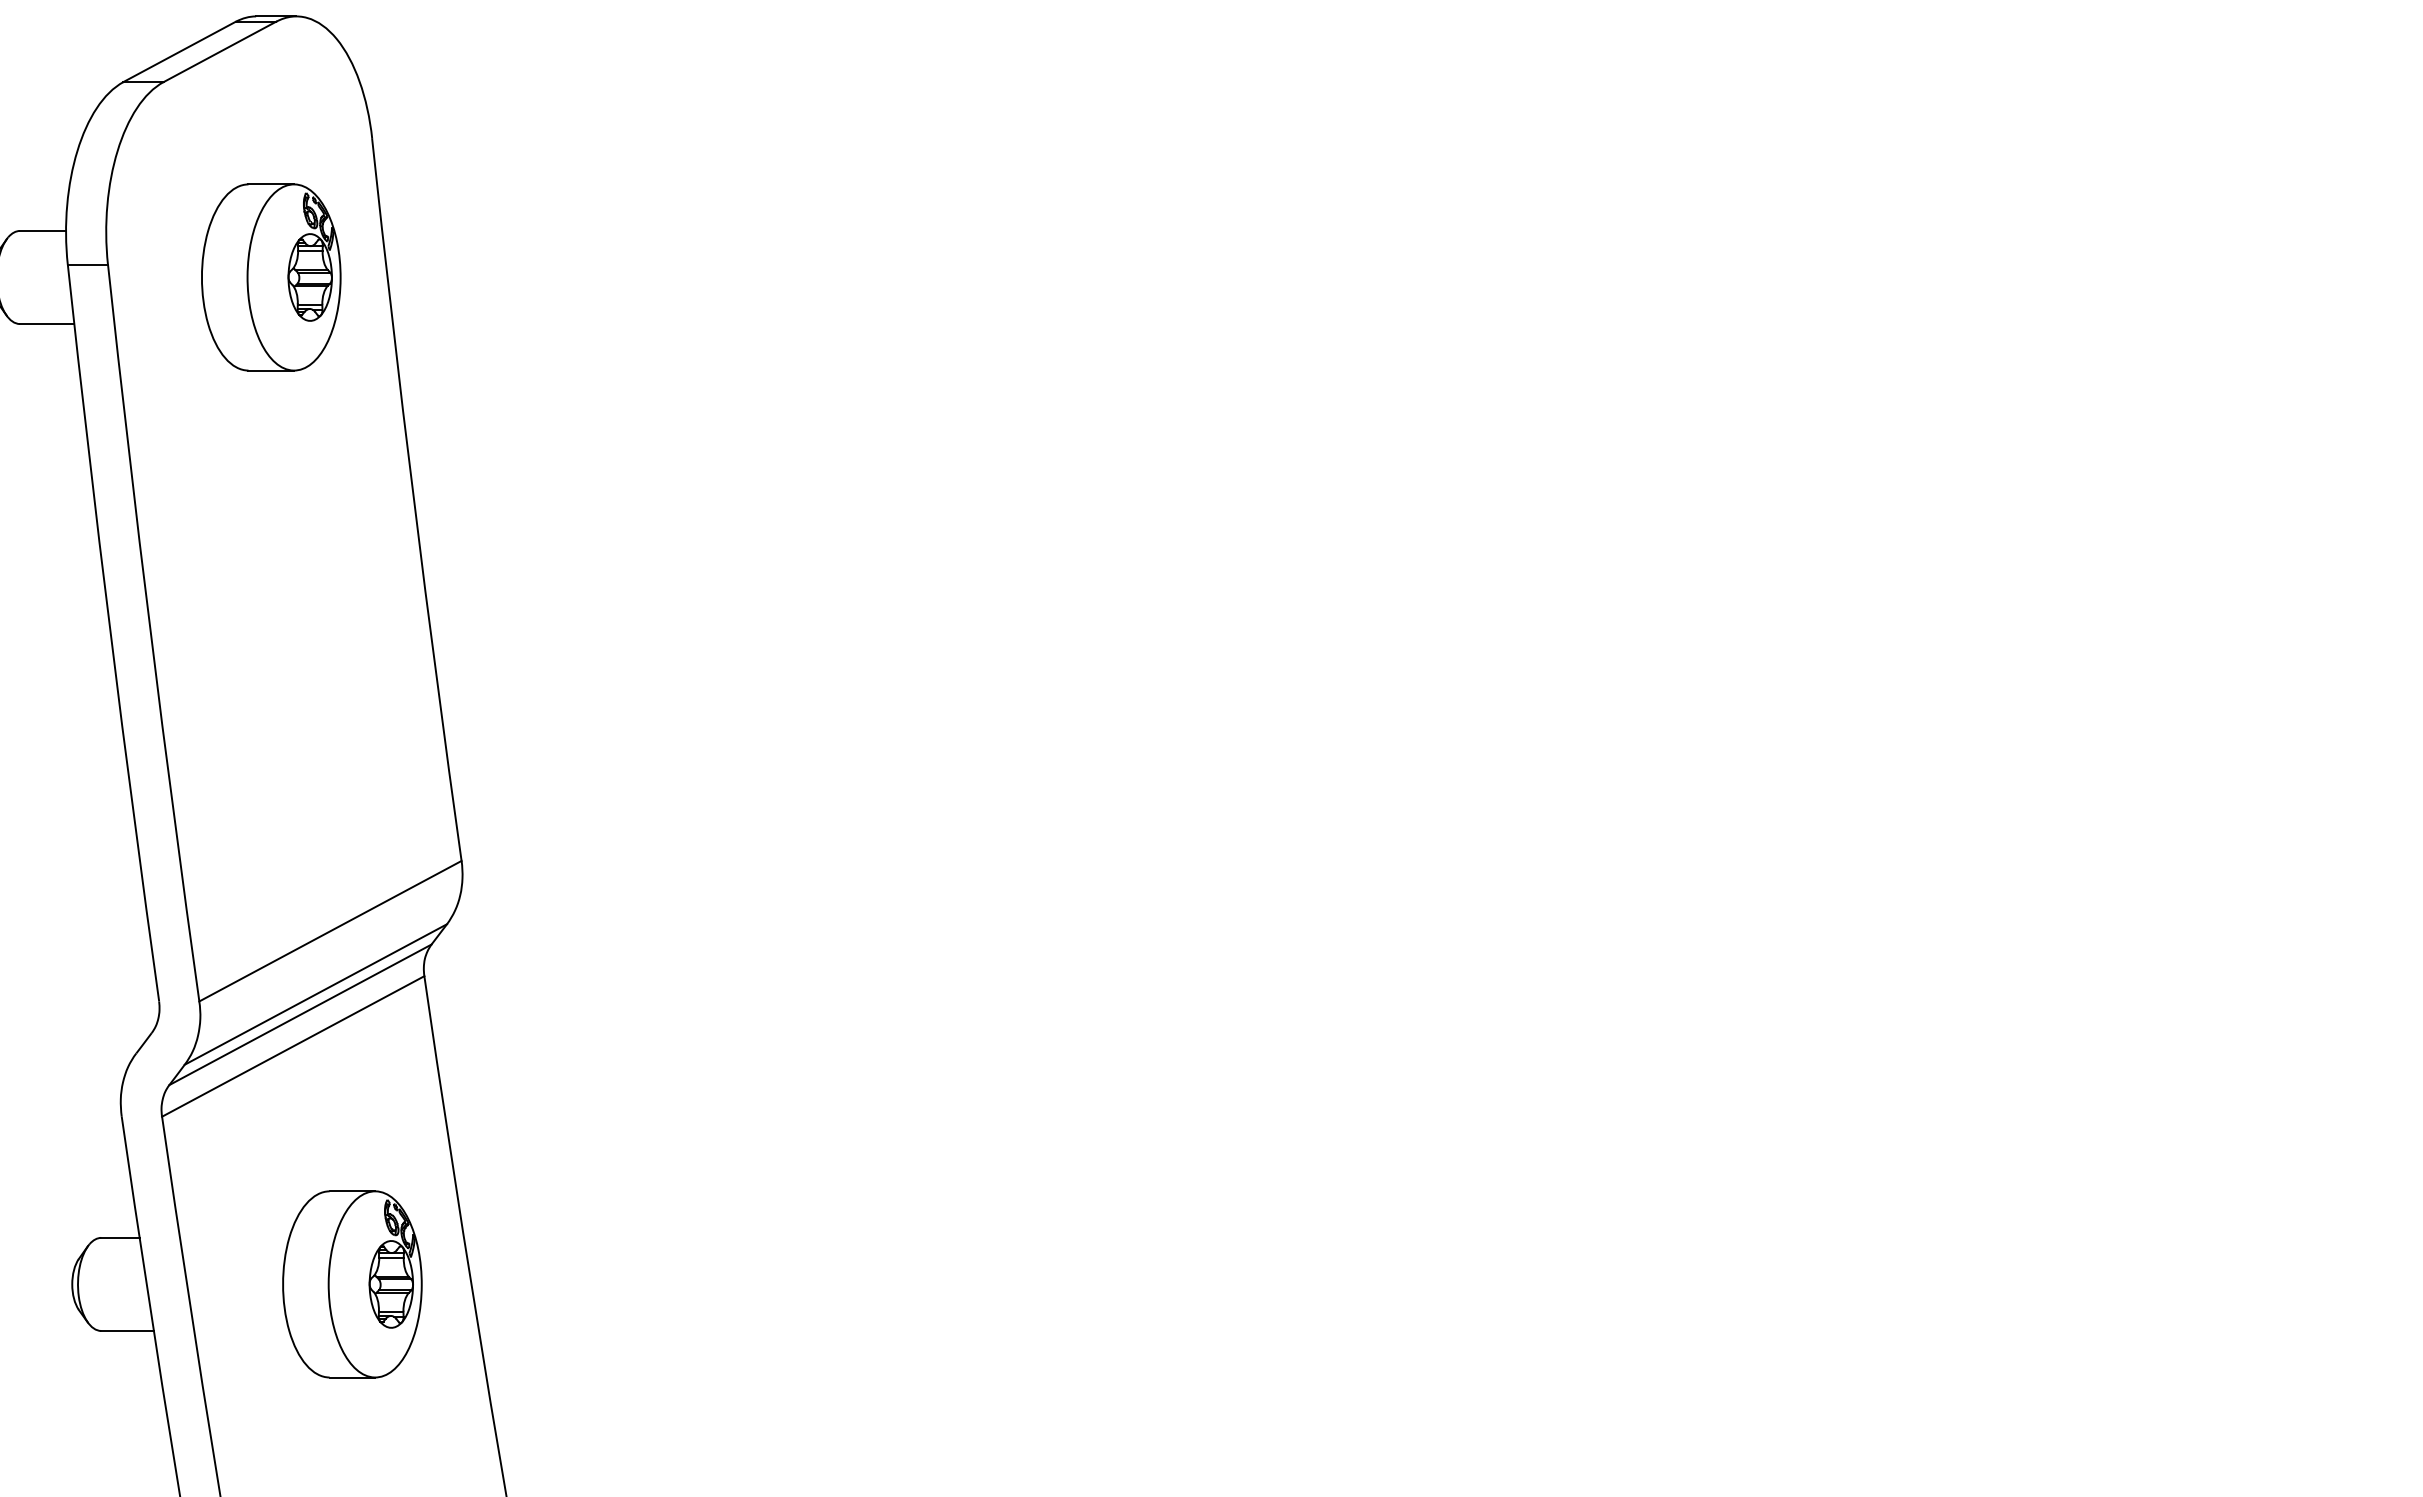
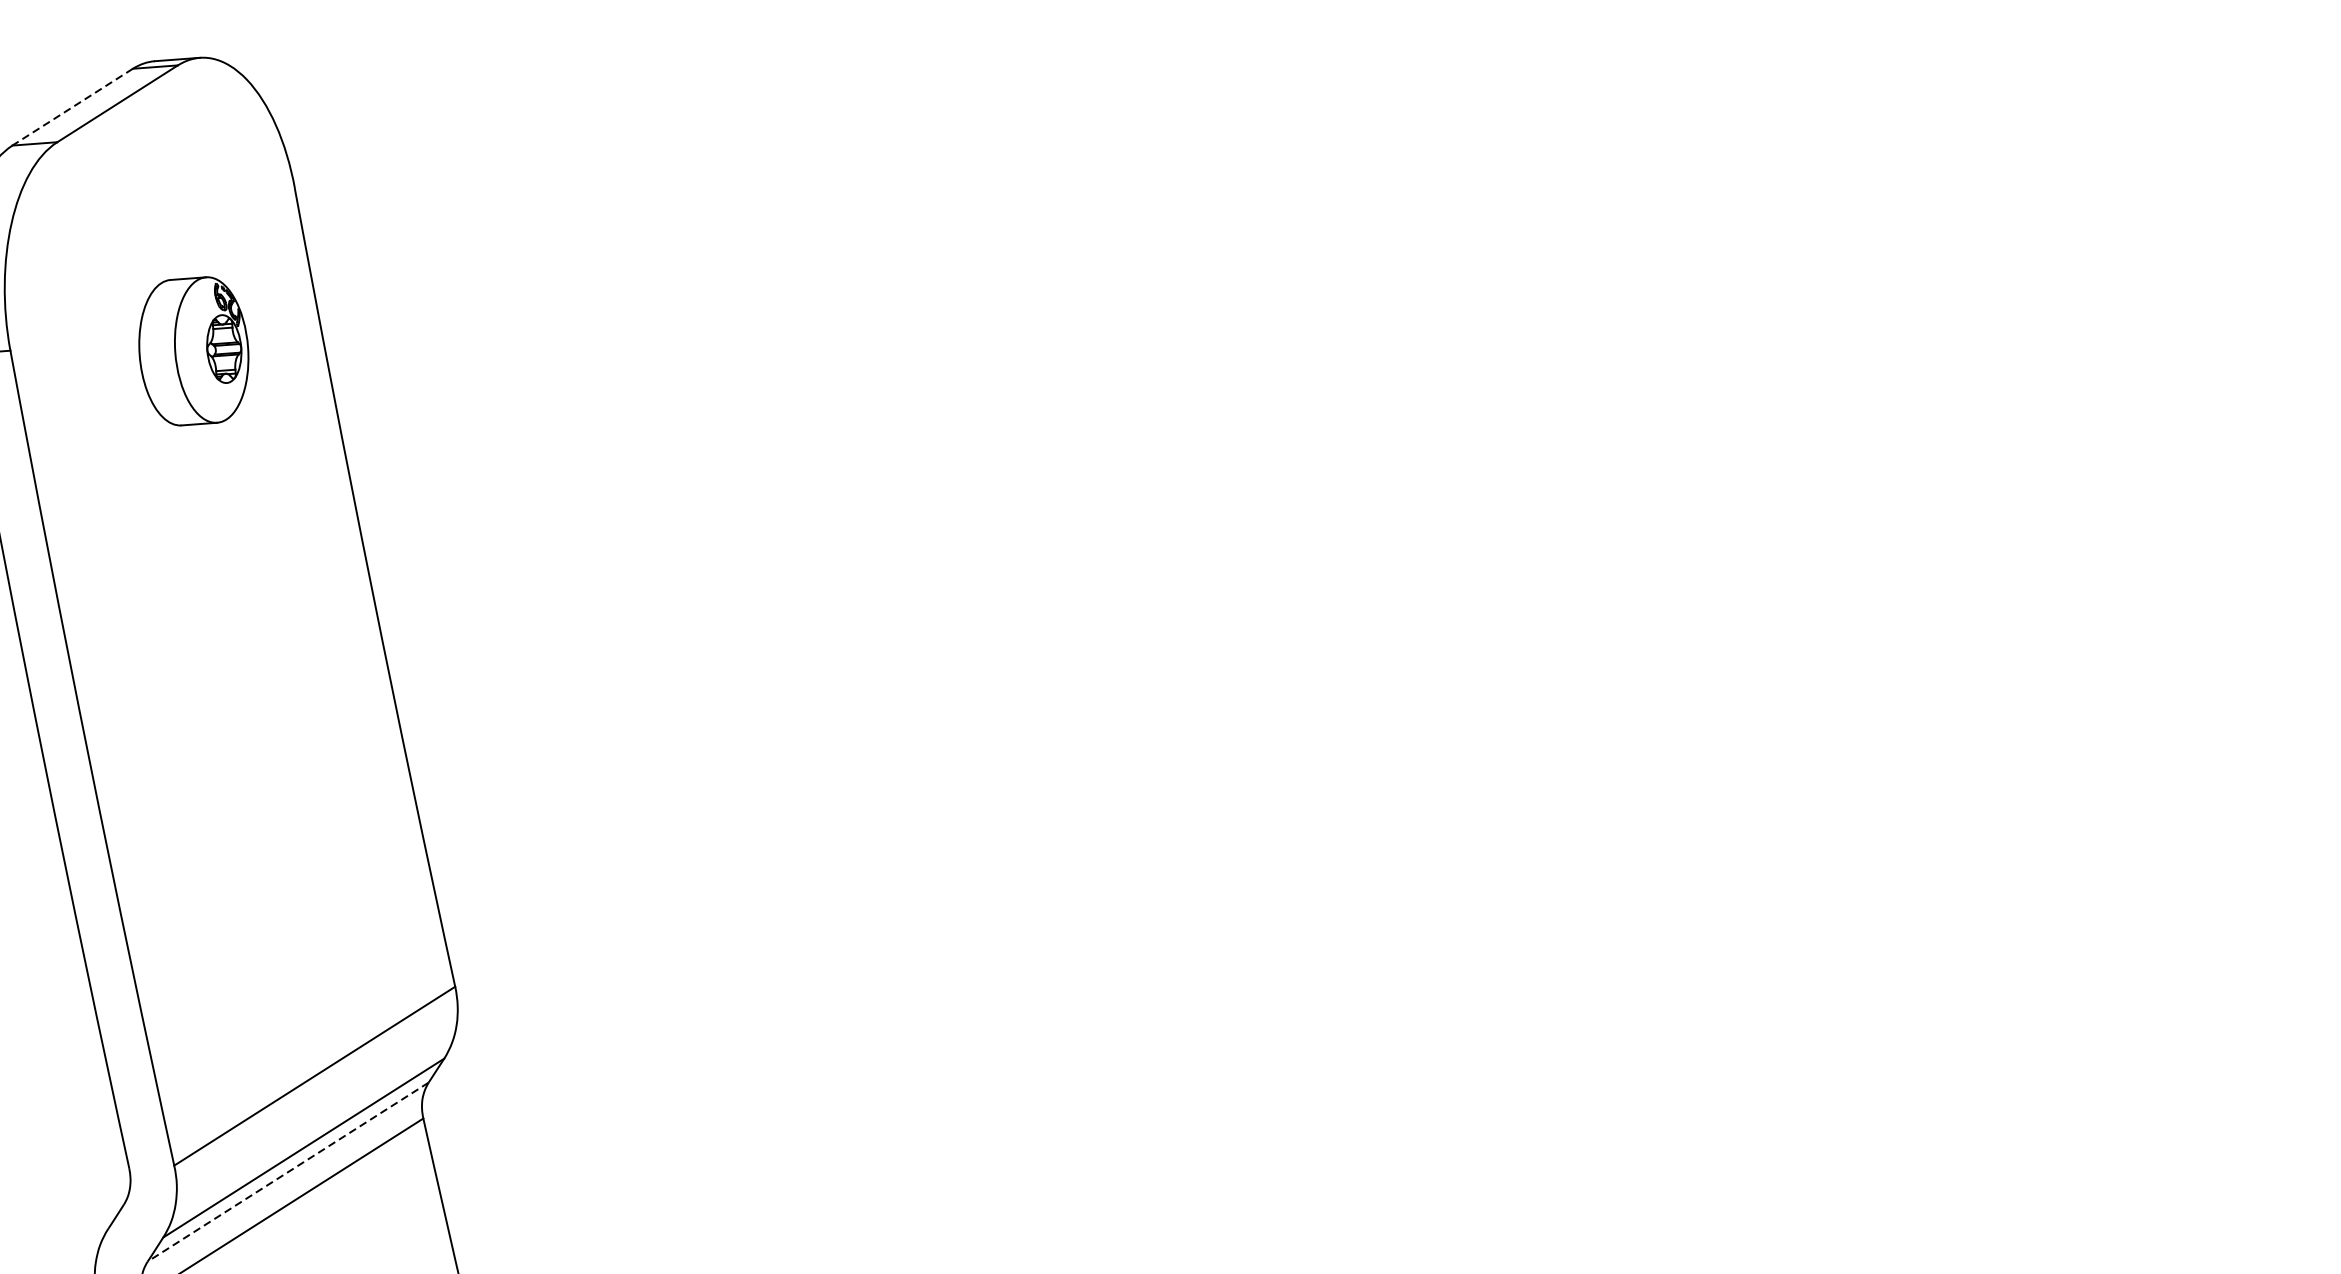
line: (179, 51) -> (72, 106), solid -> dashed
part: (271, 277) -> (194, 351), size x0.7
line: (300, 1014) -> (288, 1171), solid -> dashed

